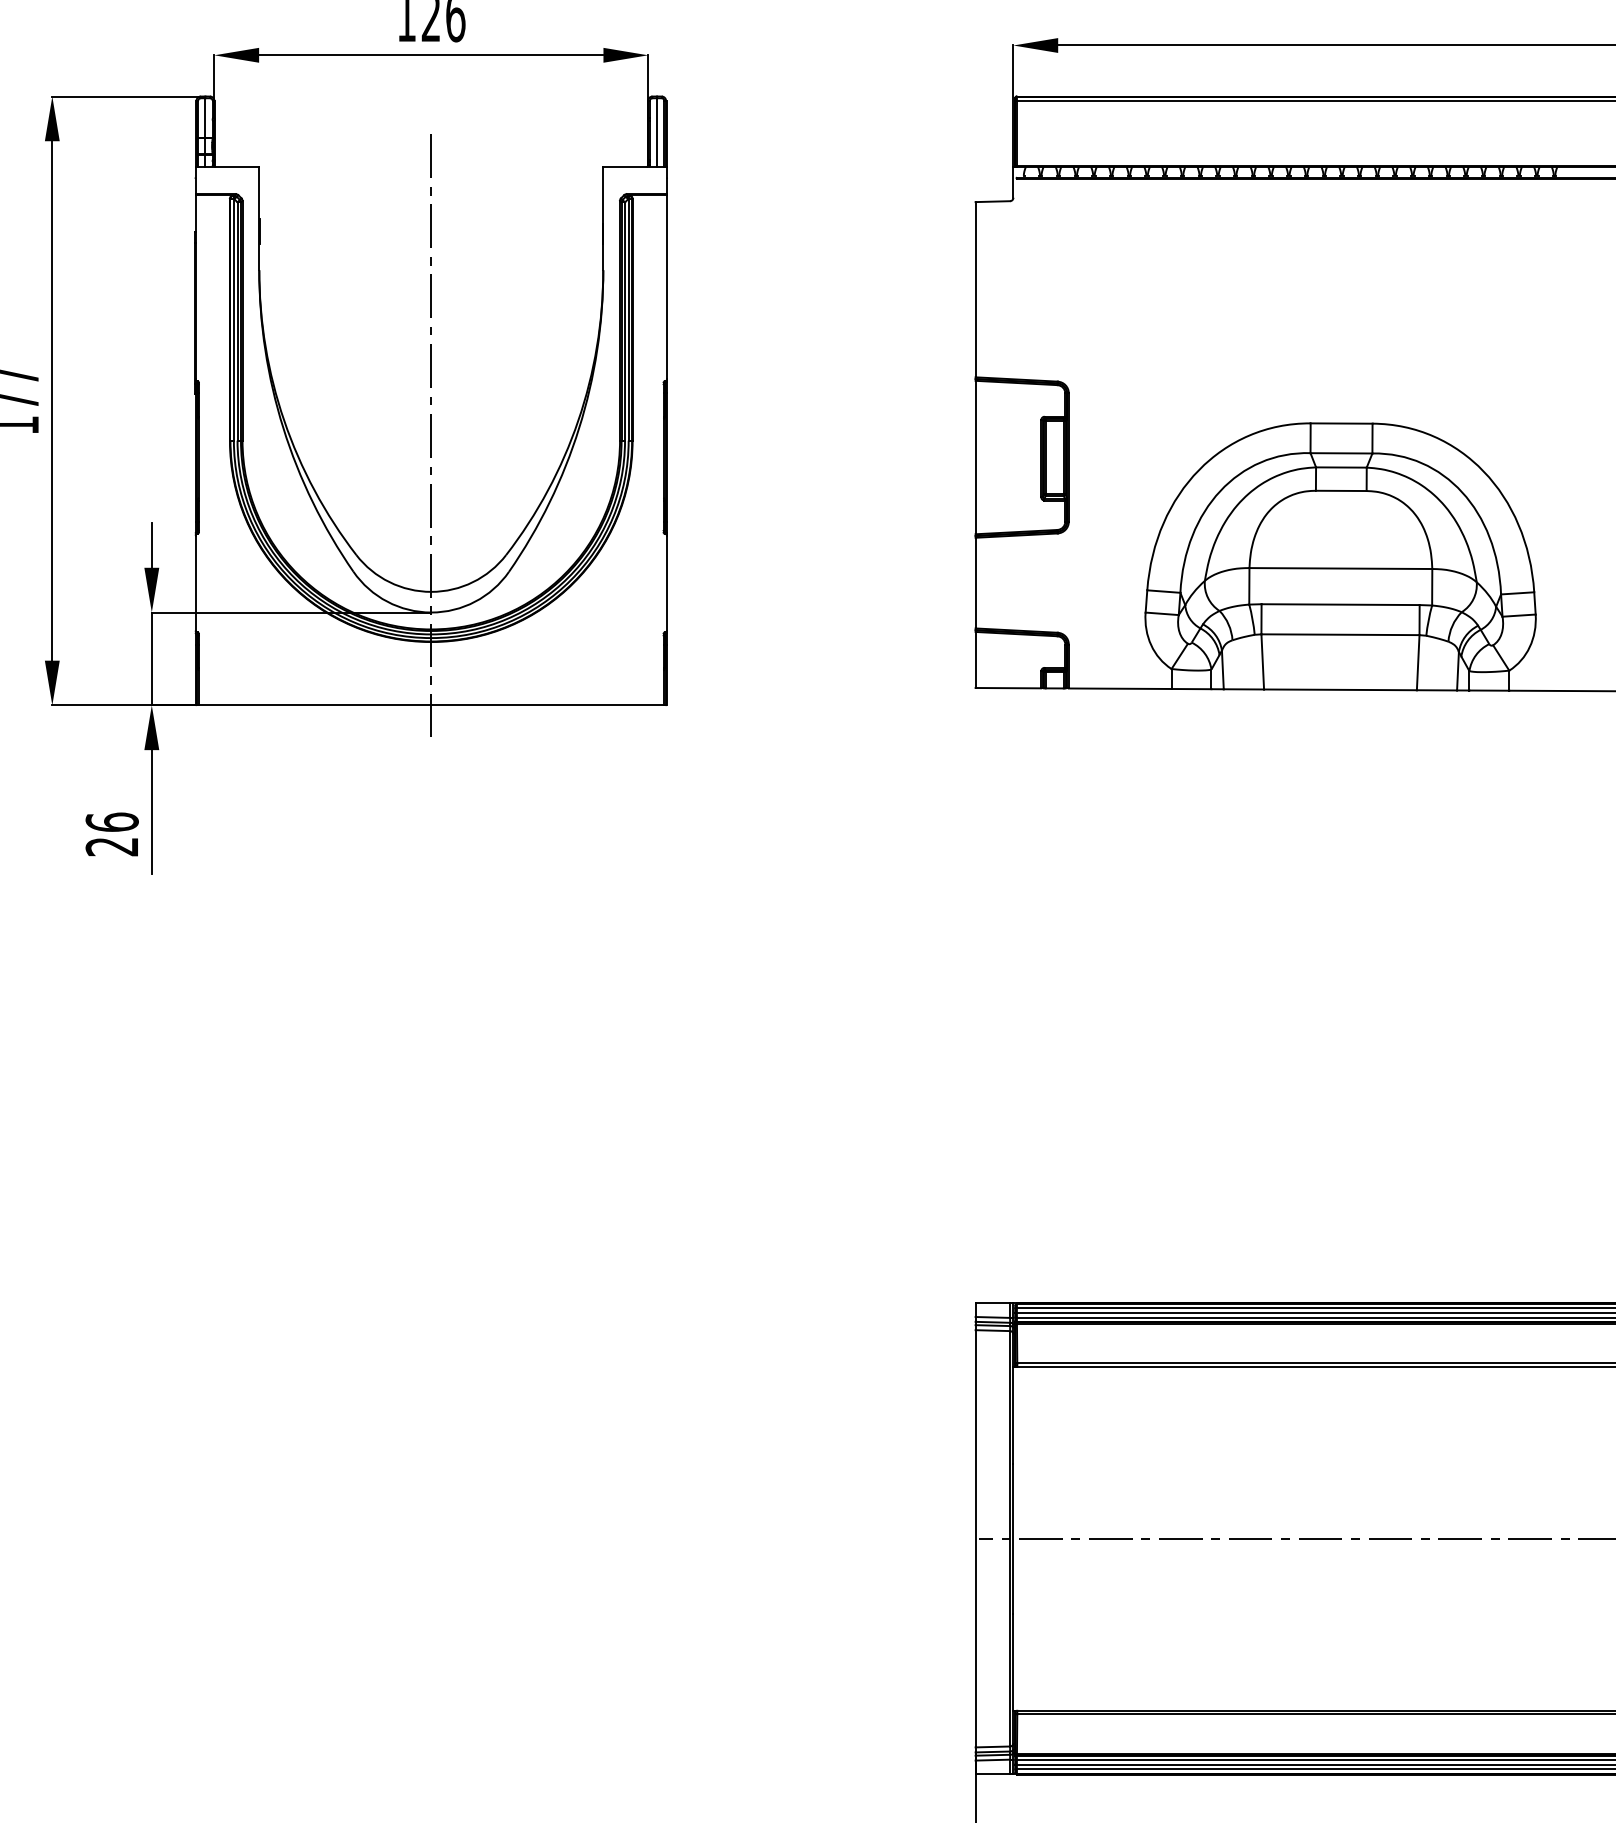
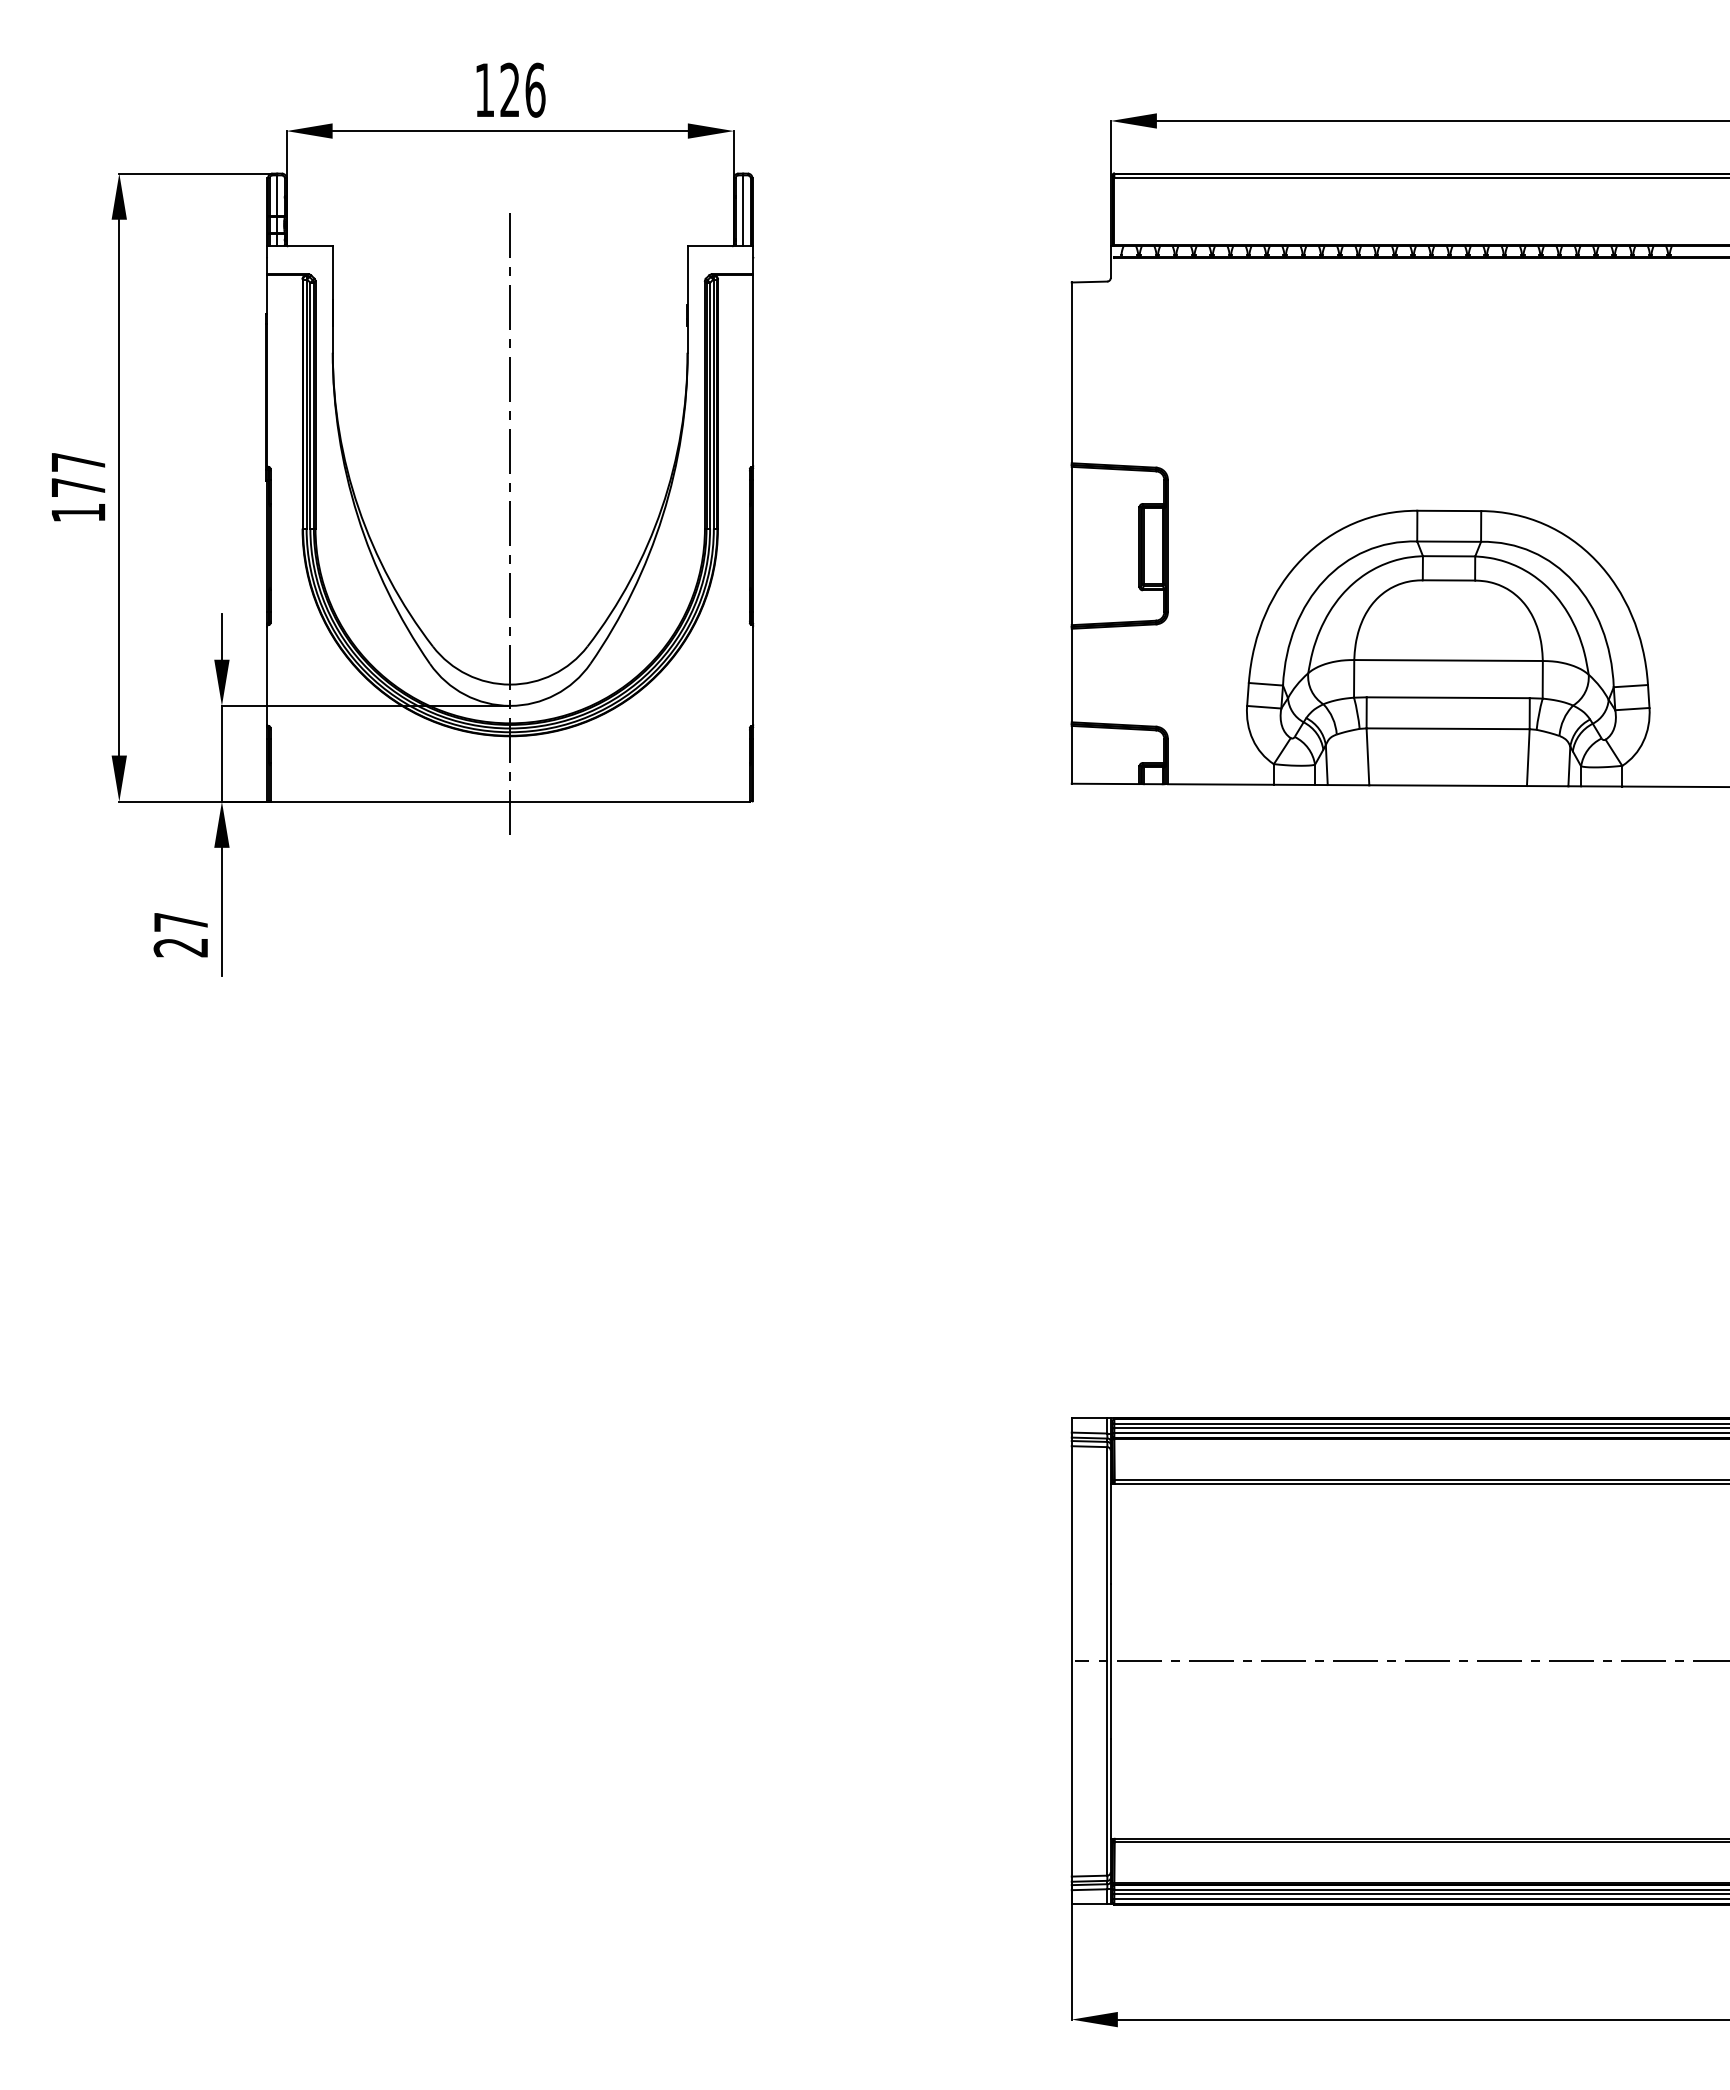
text: (111, 822) -> (180, 922), 26 -> 27

